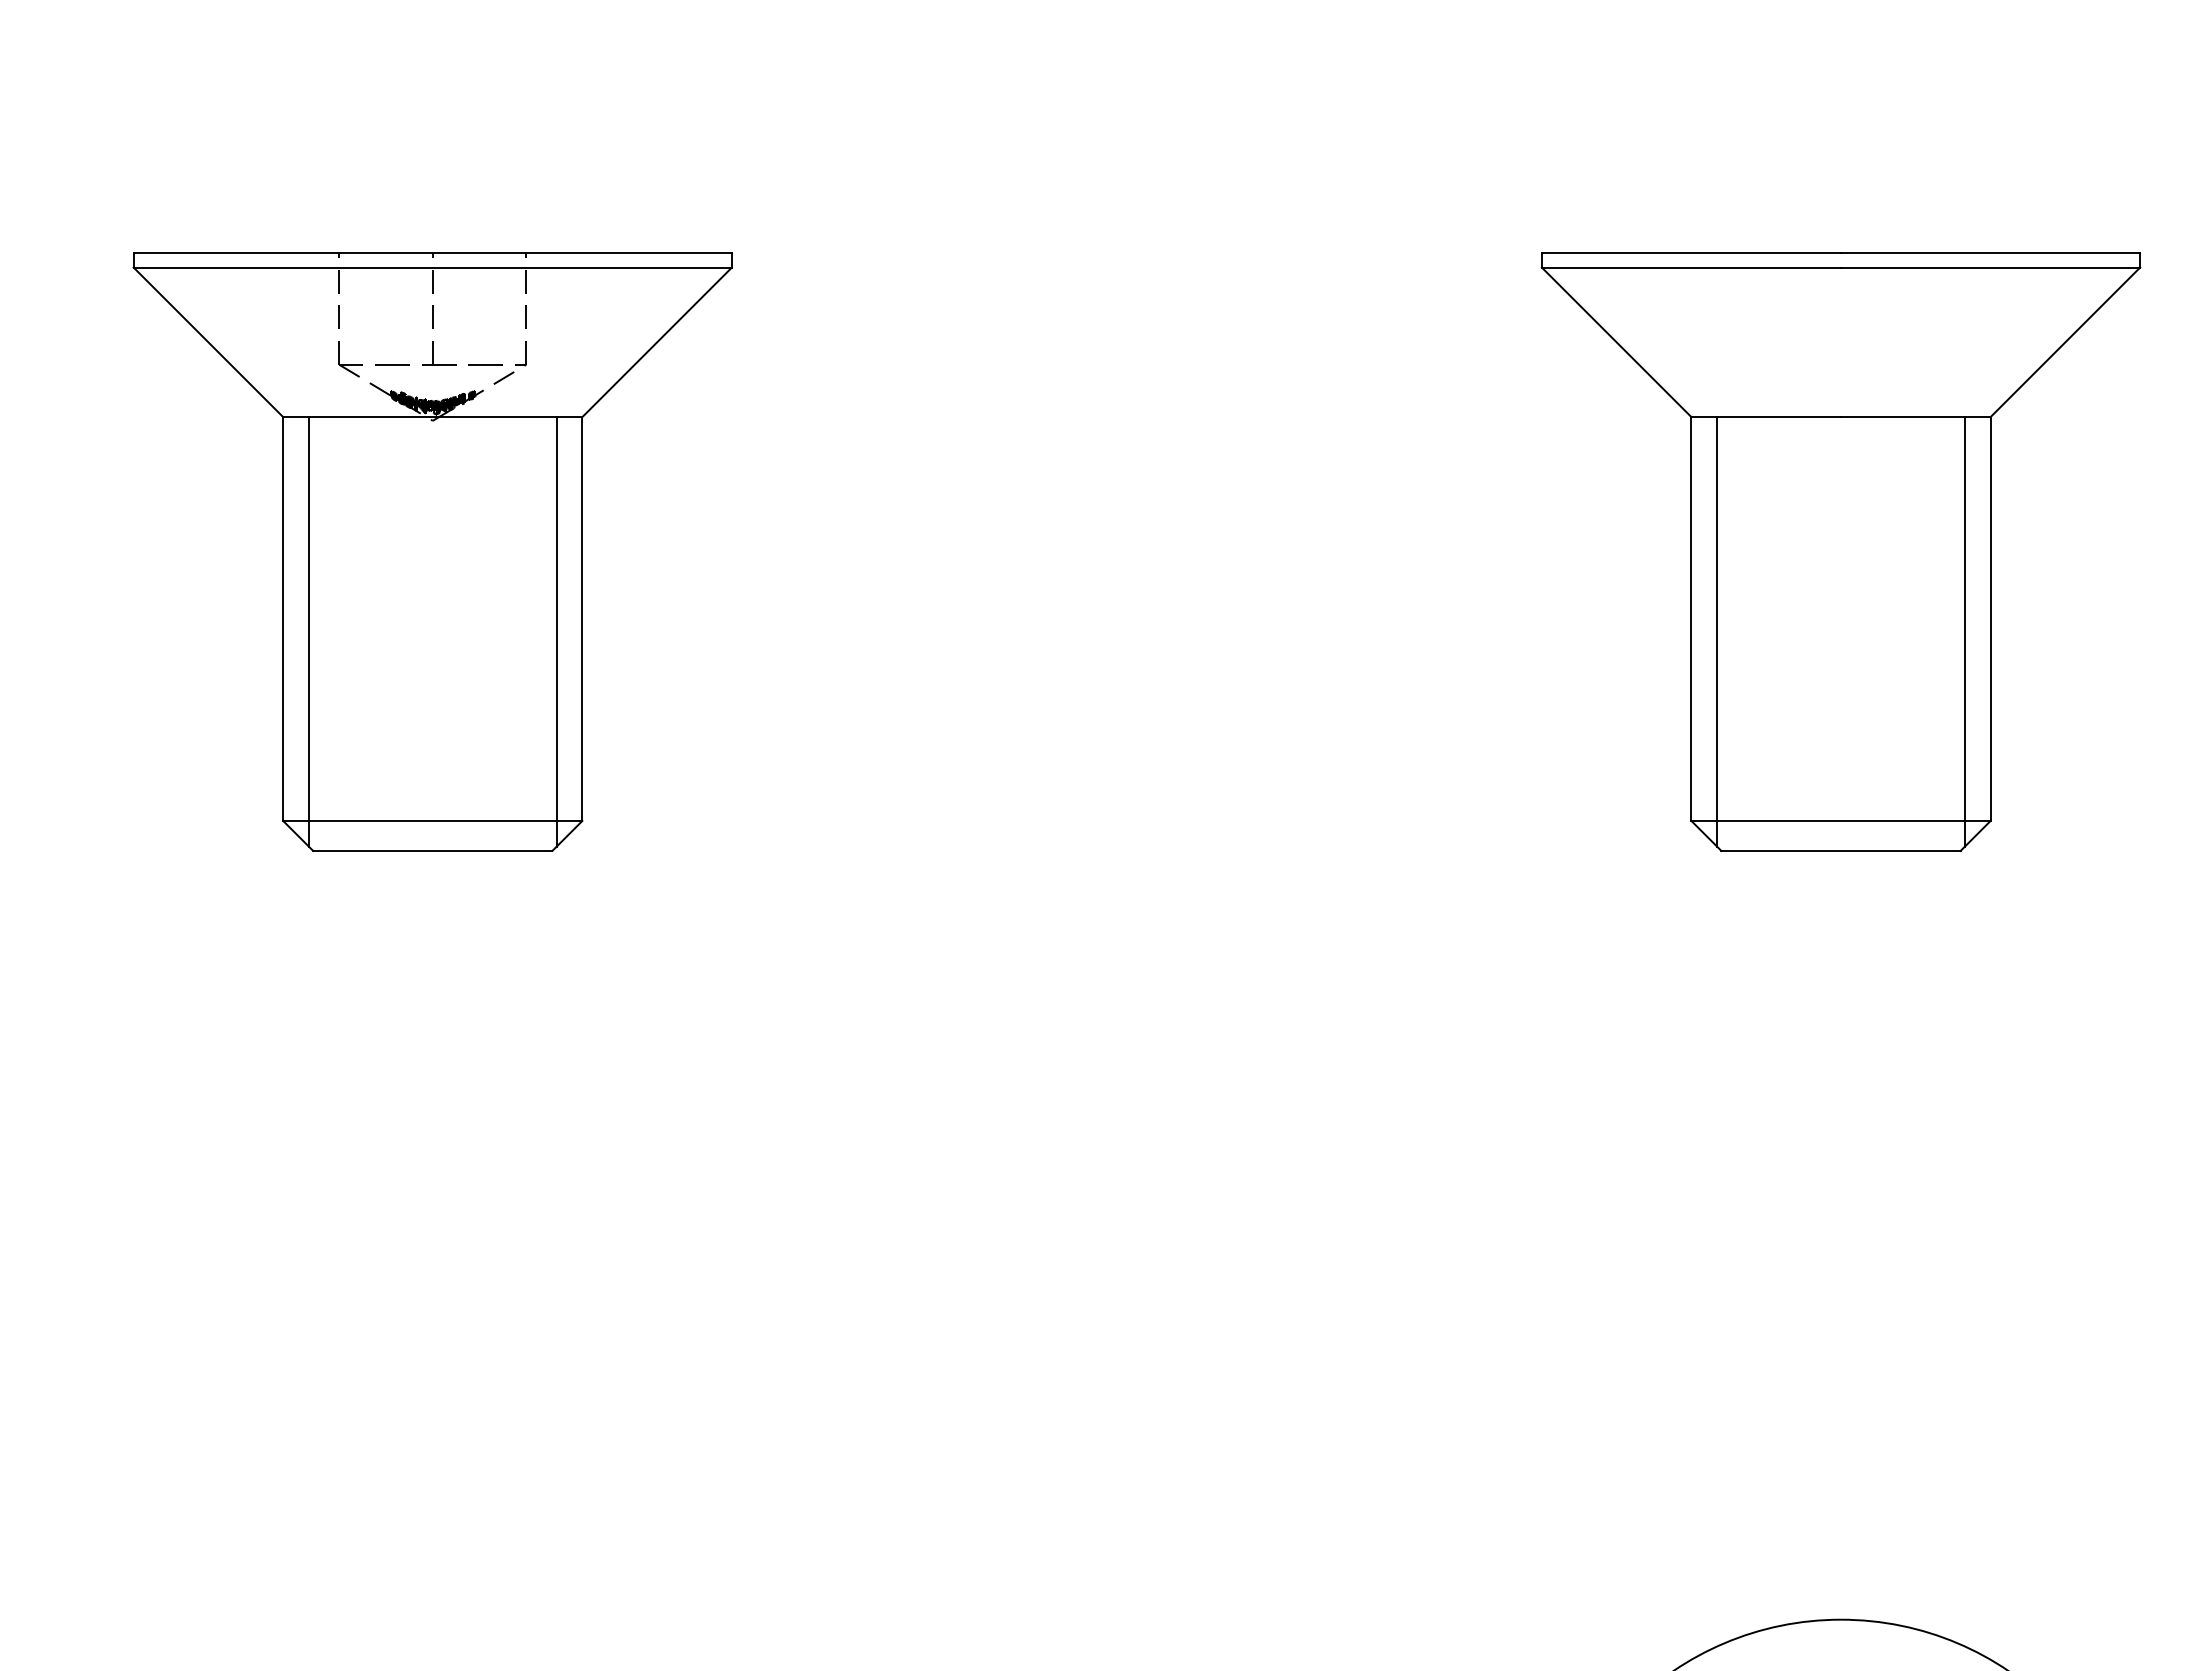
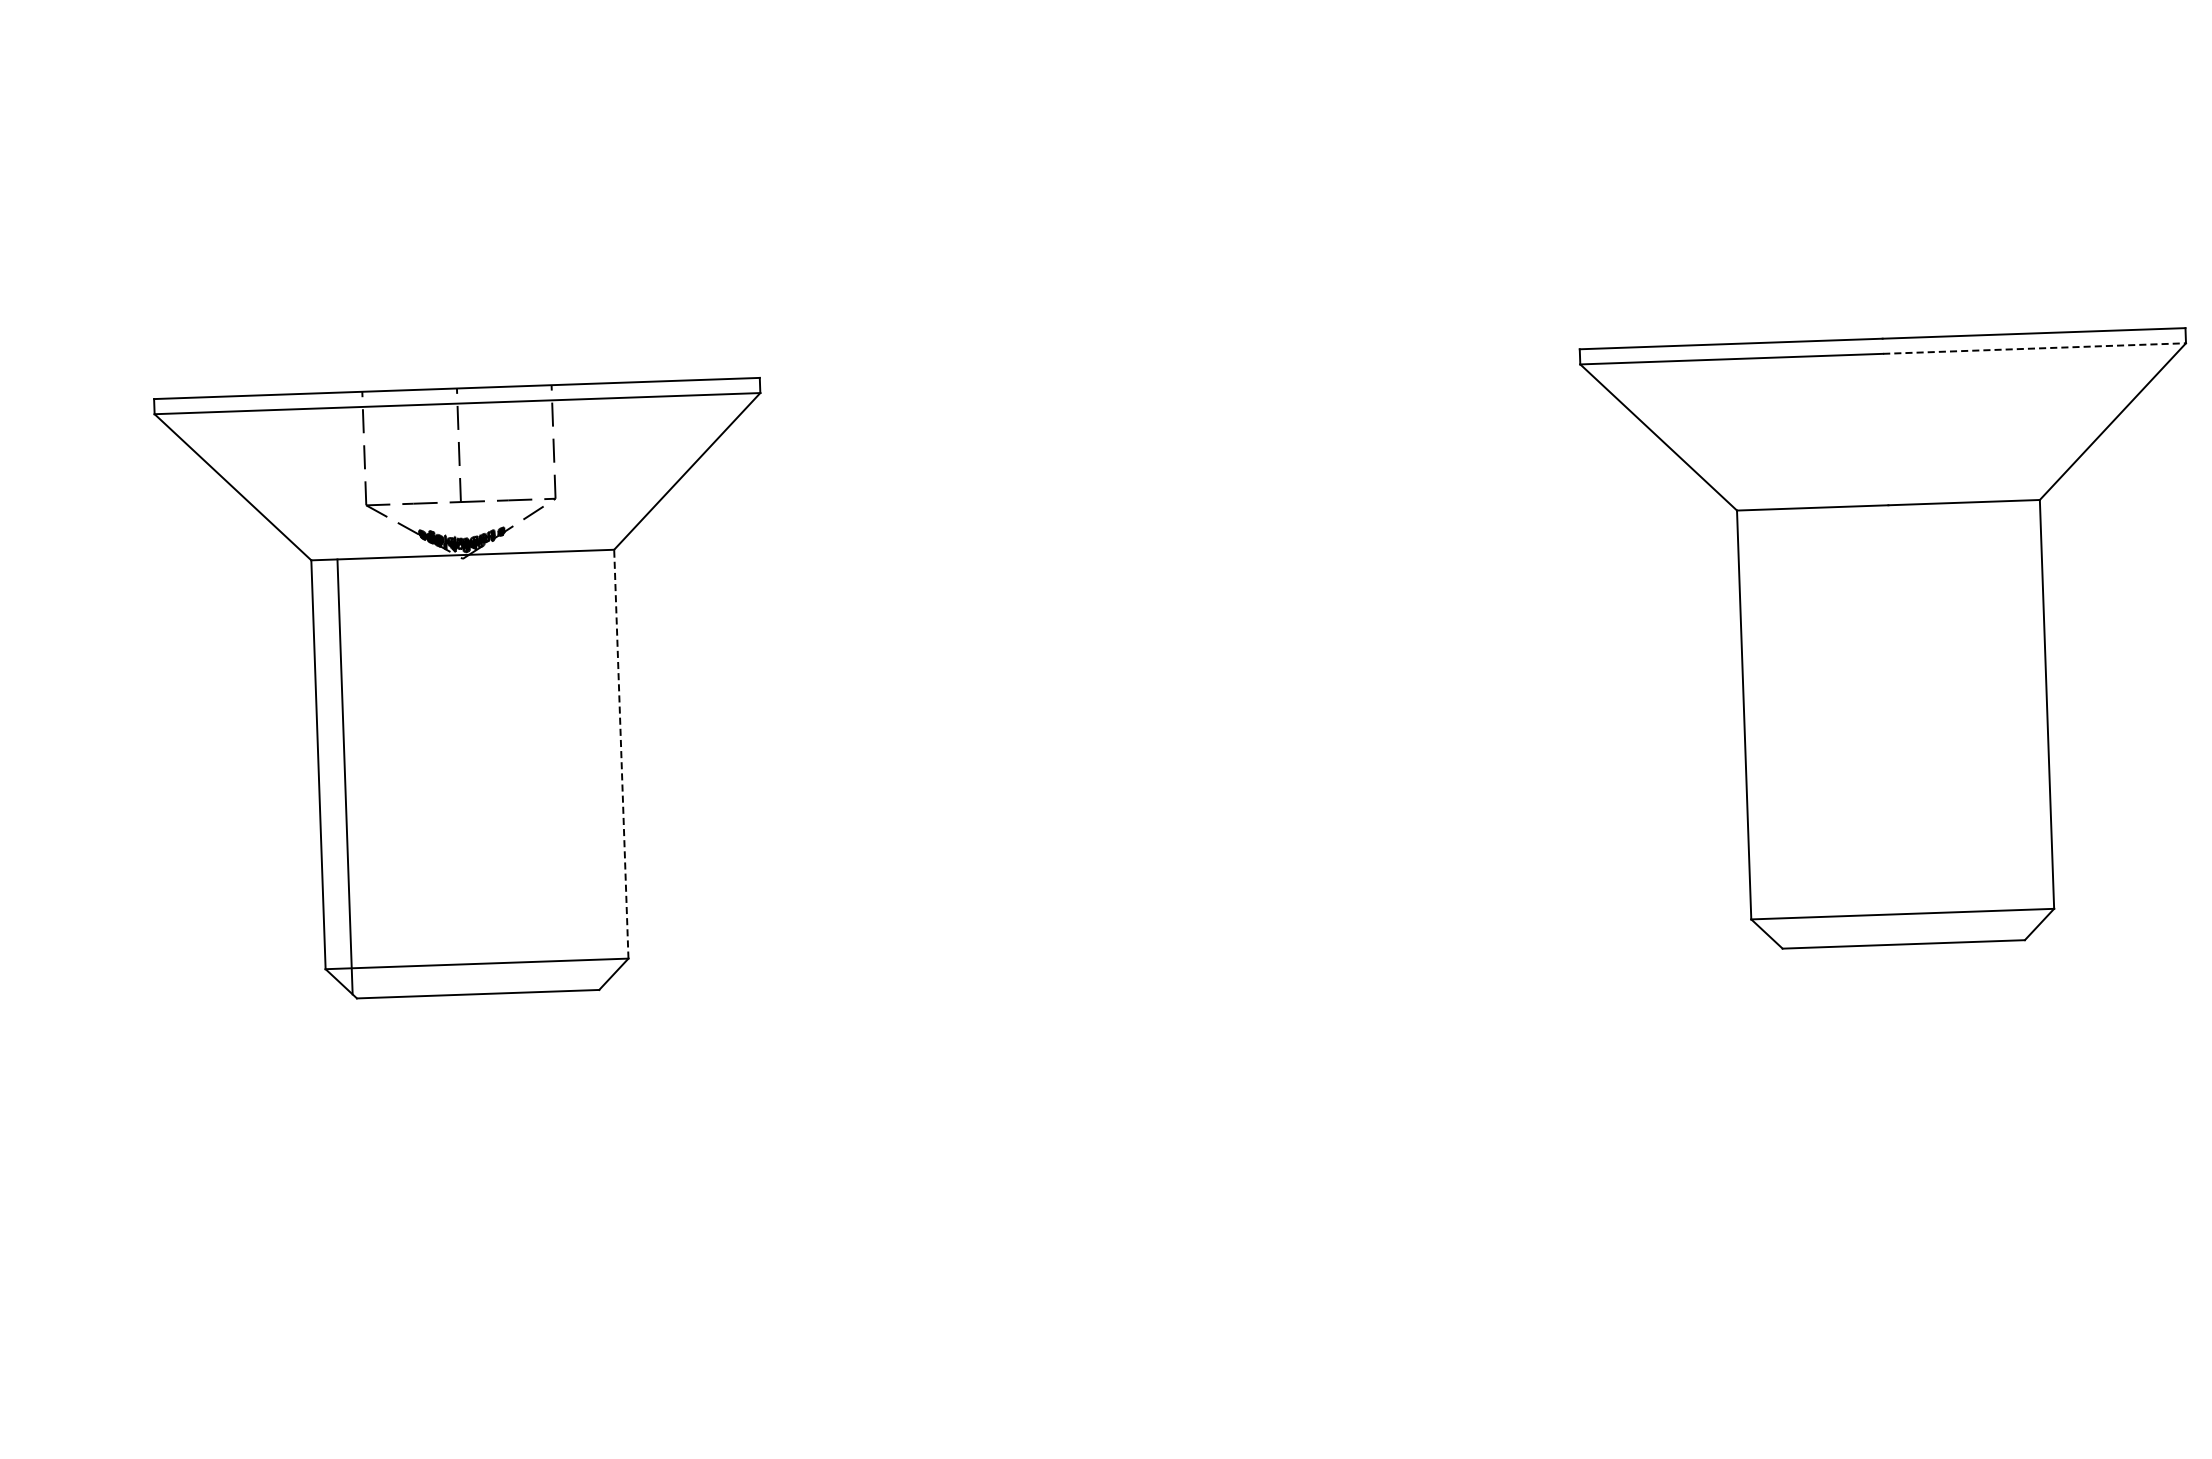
line: (1990, 267) -> (2034, 348), solid -> dashed
line: (582, 619) -> (621, 754), solid -> dashed
line: (556, 631) -> (595, 767), removed
line: (1717, 631) -> (1770, 726), removed
line: (1964, 631) -> (2021, 717), removed

